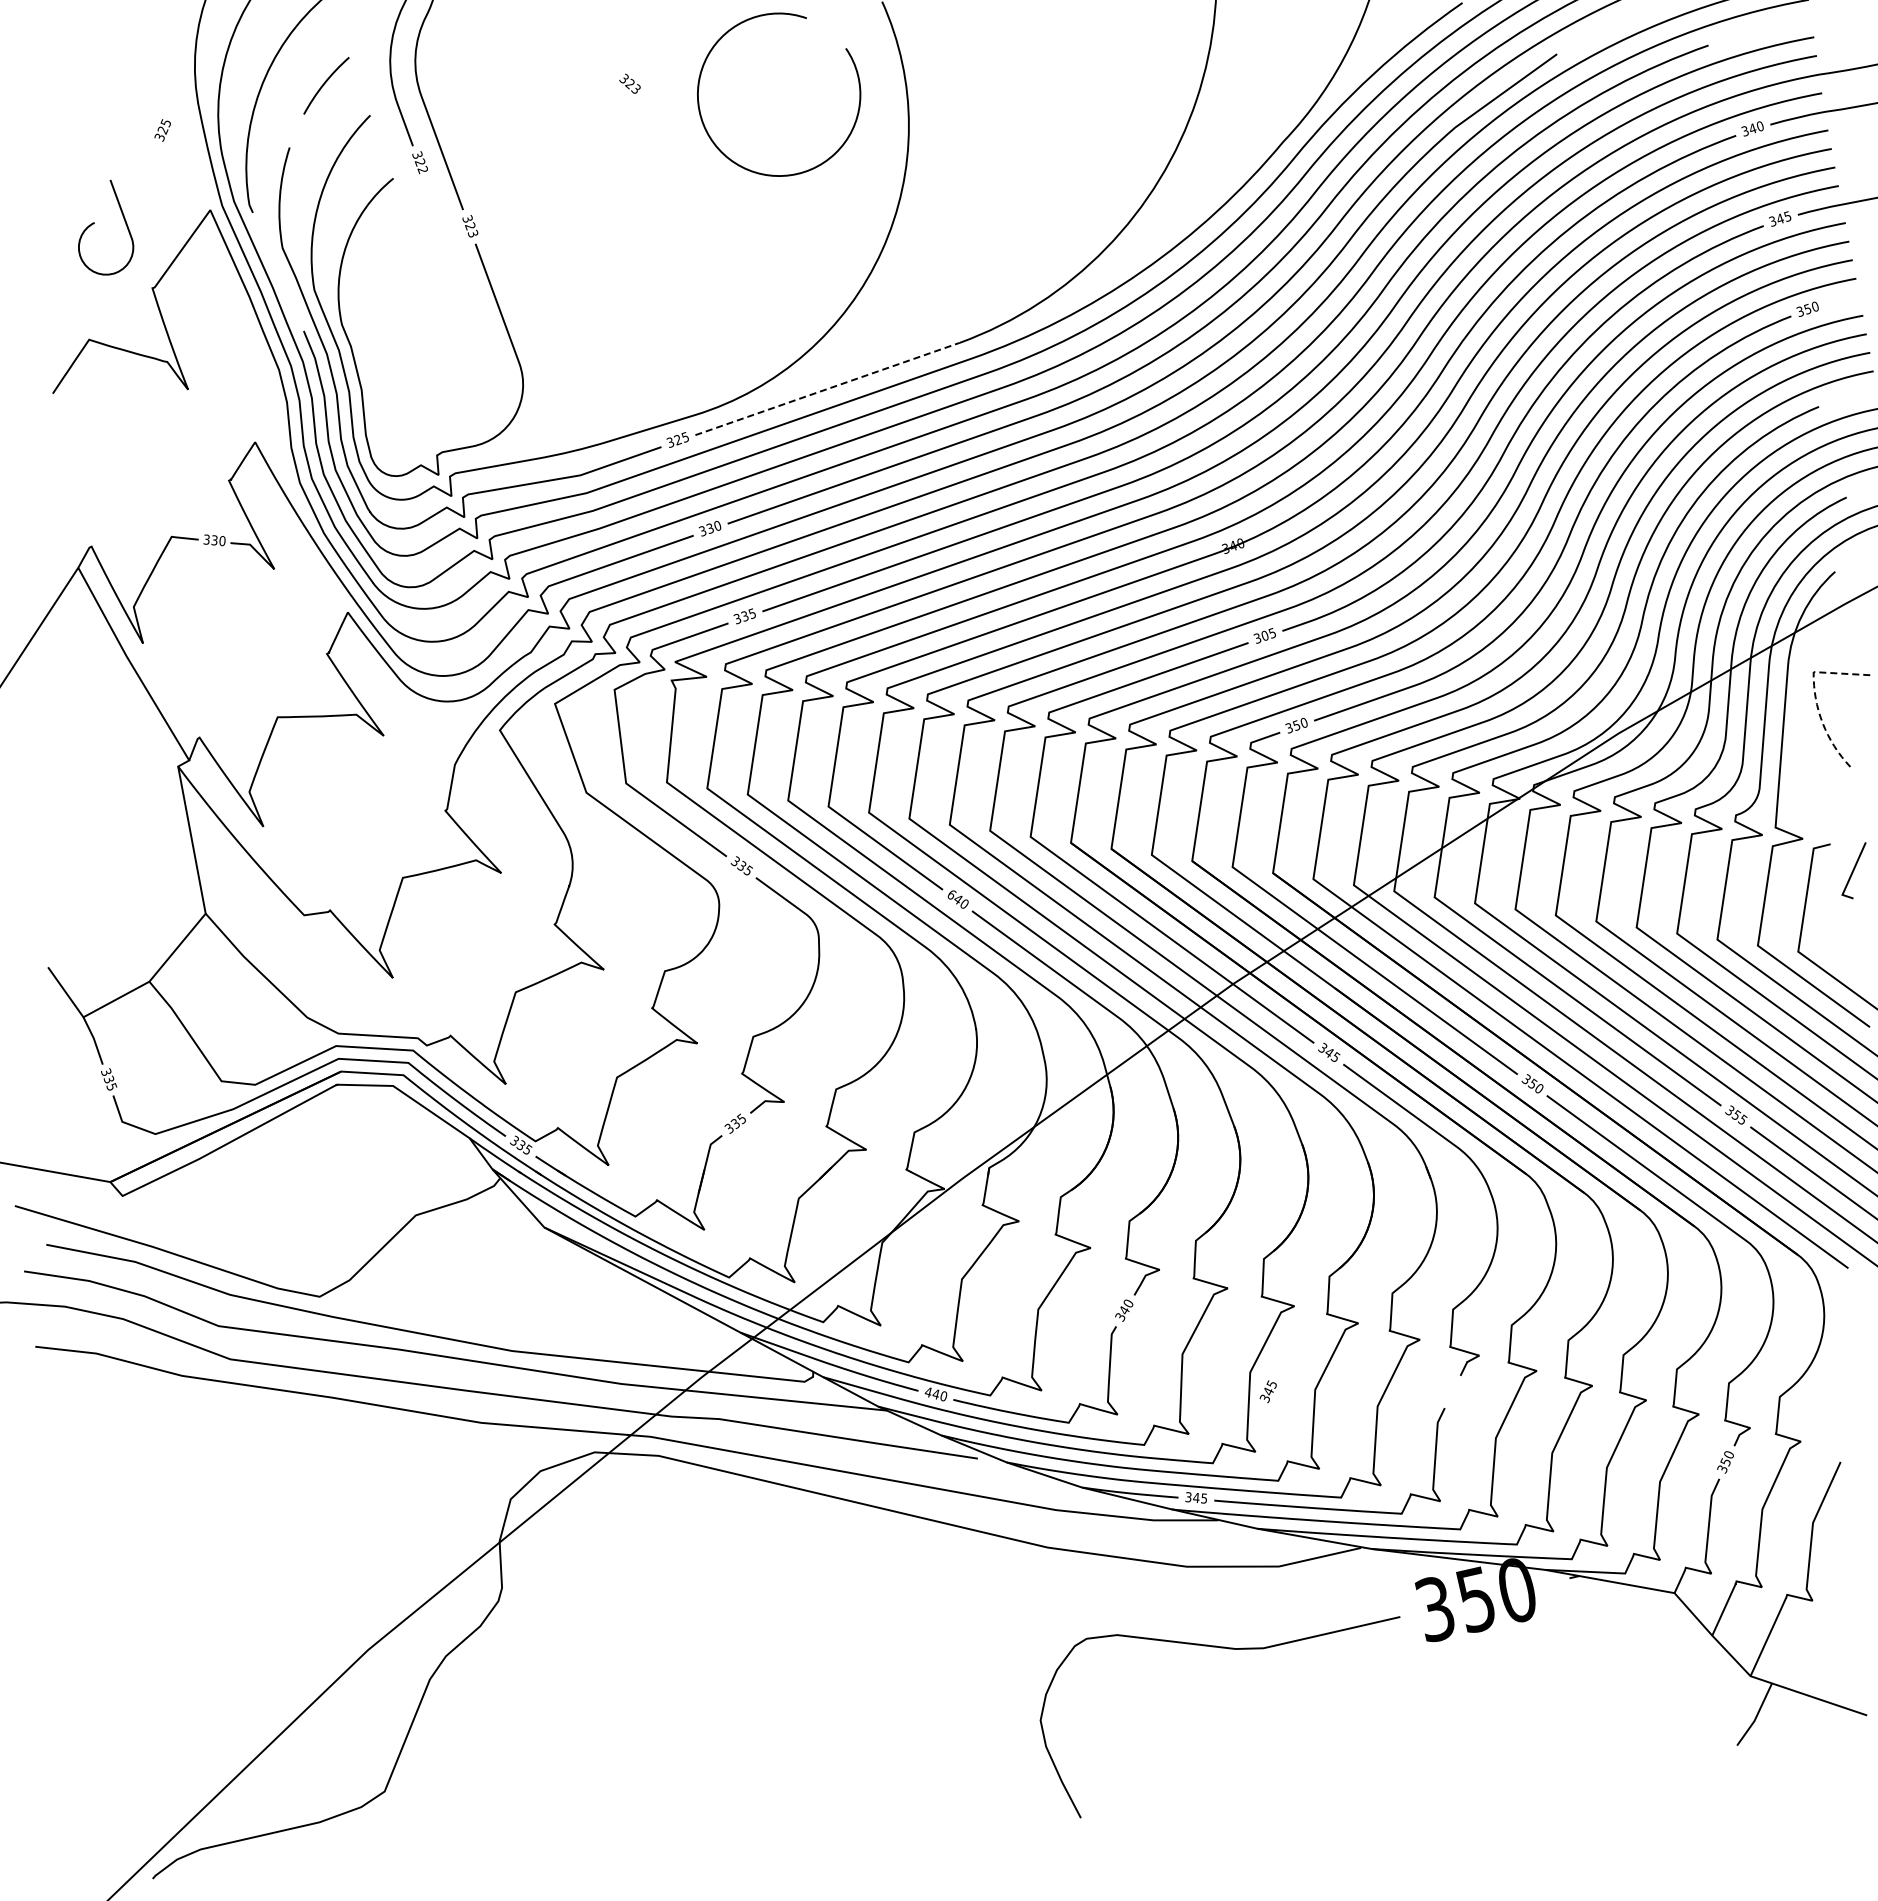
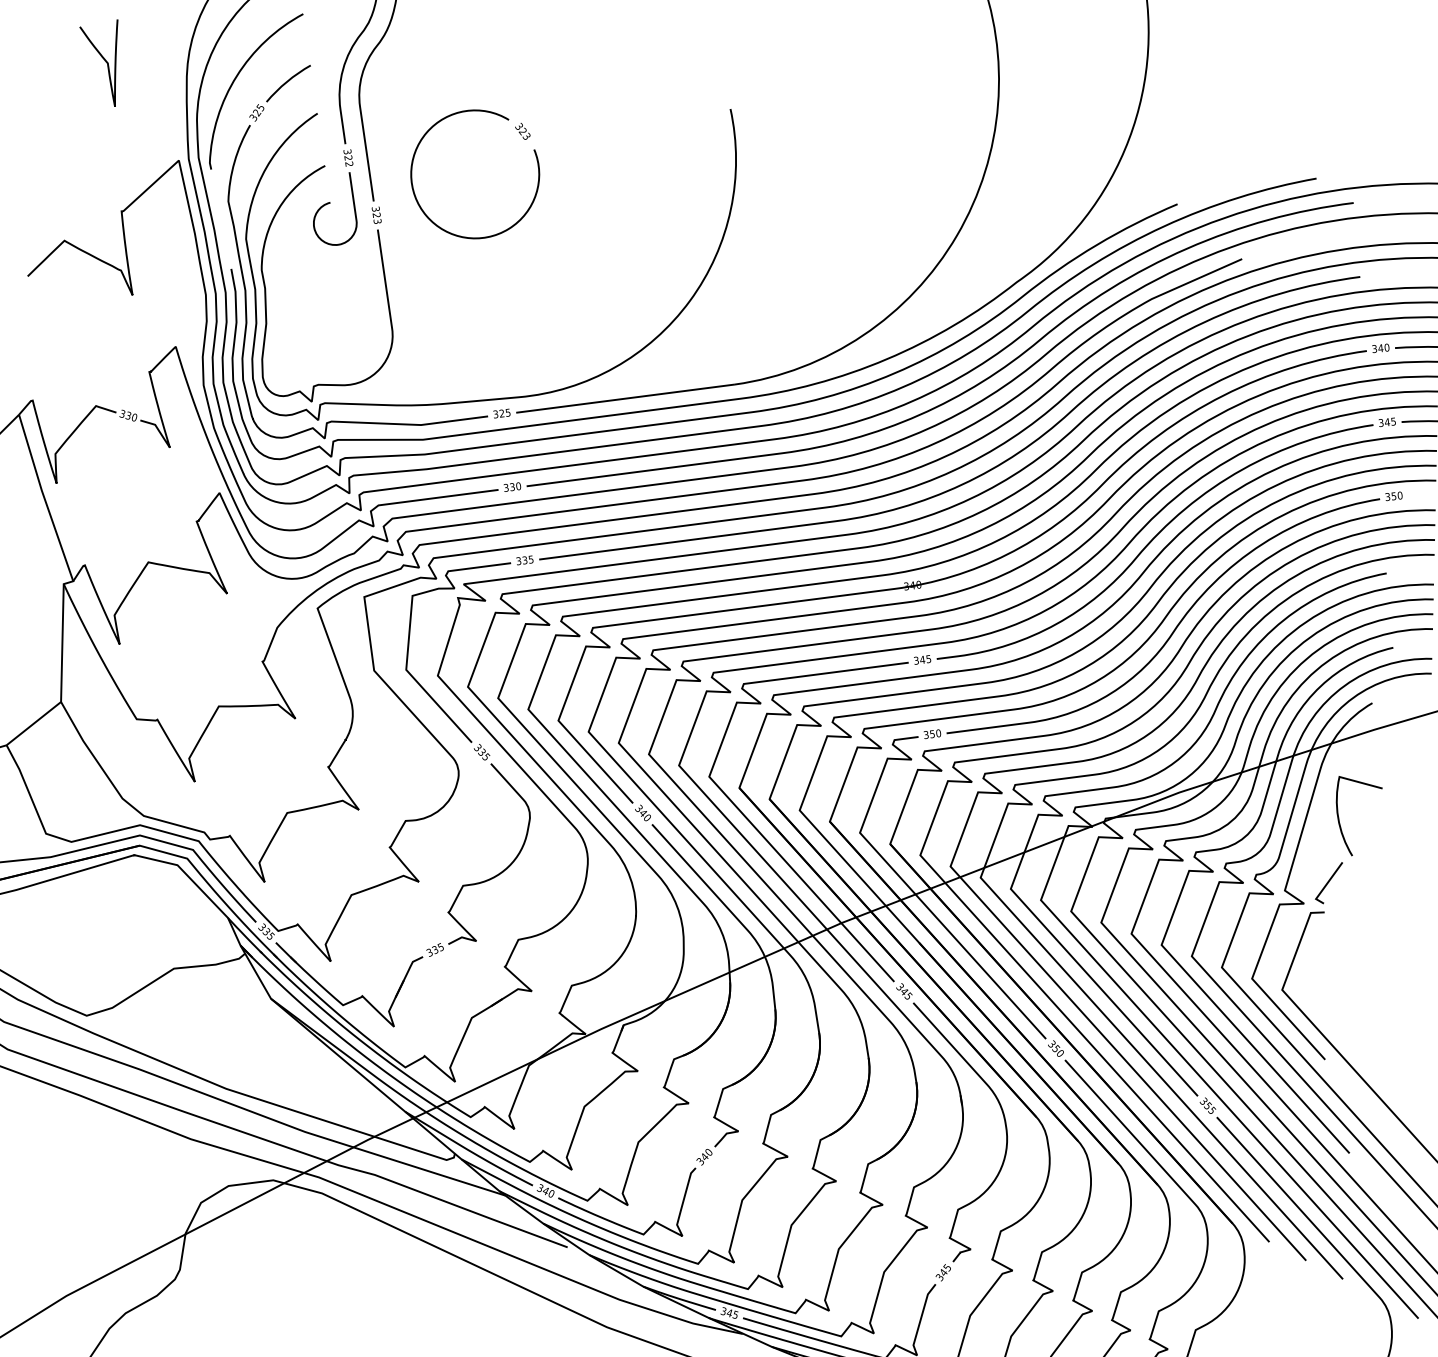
curve: (799, 17) -> (503, 118), moved
curve: (86, 101) -> (101, 56), added
text: (162, 130) -> (256, 112), moved
curve: (94, 223) -> (330, 203), moved
line: (828, 388) -> (626, 398), dashed -> solid
text: (1264, 635) -> (922, 659), 305 -> 345
line: (1816, 700) -> (1337, 799), dashed -> solid
line: (1853, 870) -> (1328, 882), moved
text: (951, 894) -> (638, 808), 640 -> 340
text: (1267, 1391) -> (942, 1272), moved
text: (927, 1392) -> (539, 1188), 440 -> 340

